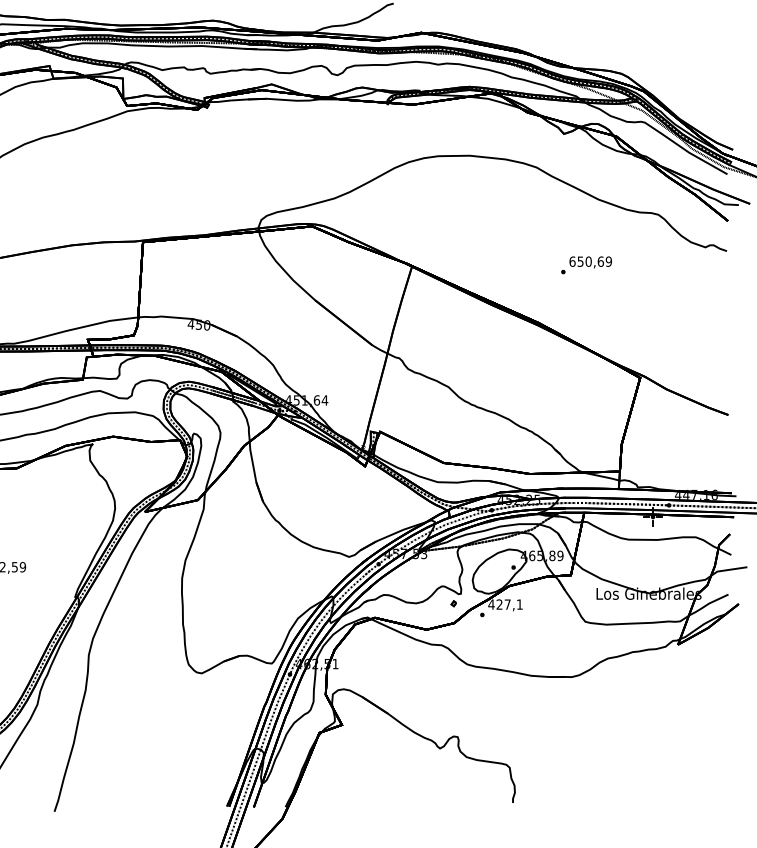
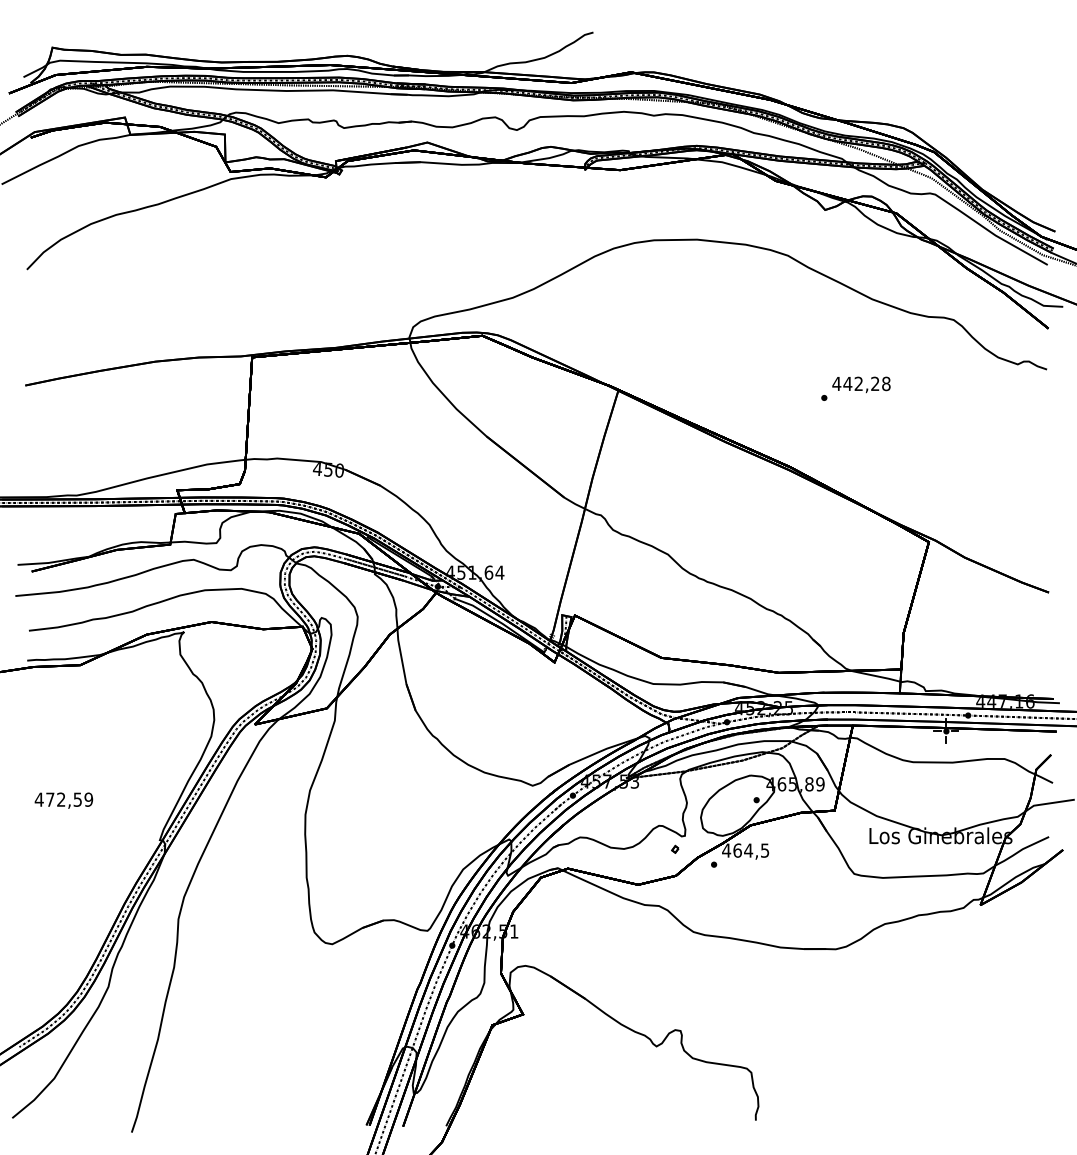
text: (590, 261) -> (861, 383), 650,69 -> 442,28
text: (509, 604) -> (751, 850), 427,1 -> 464,5

